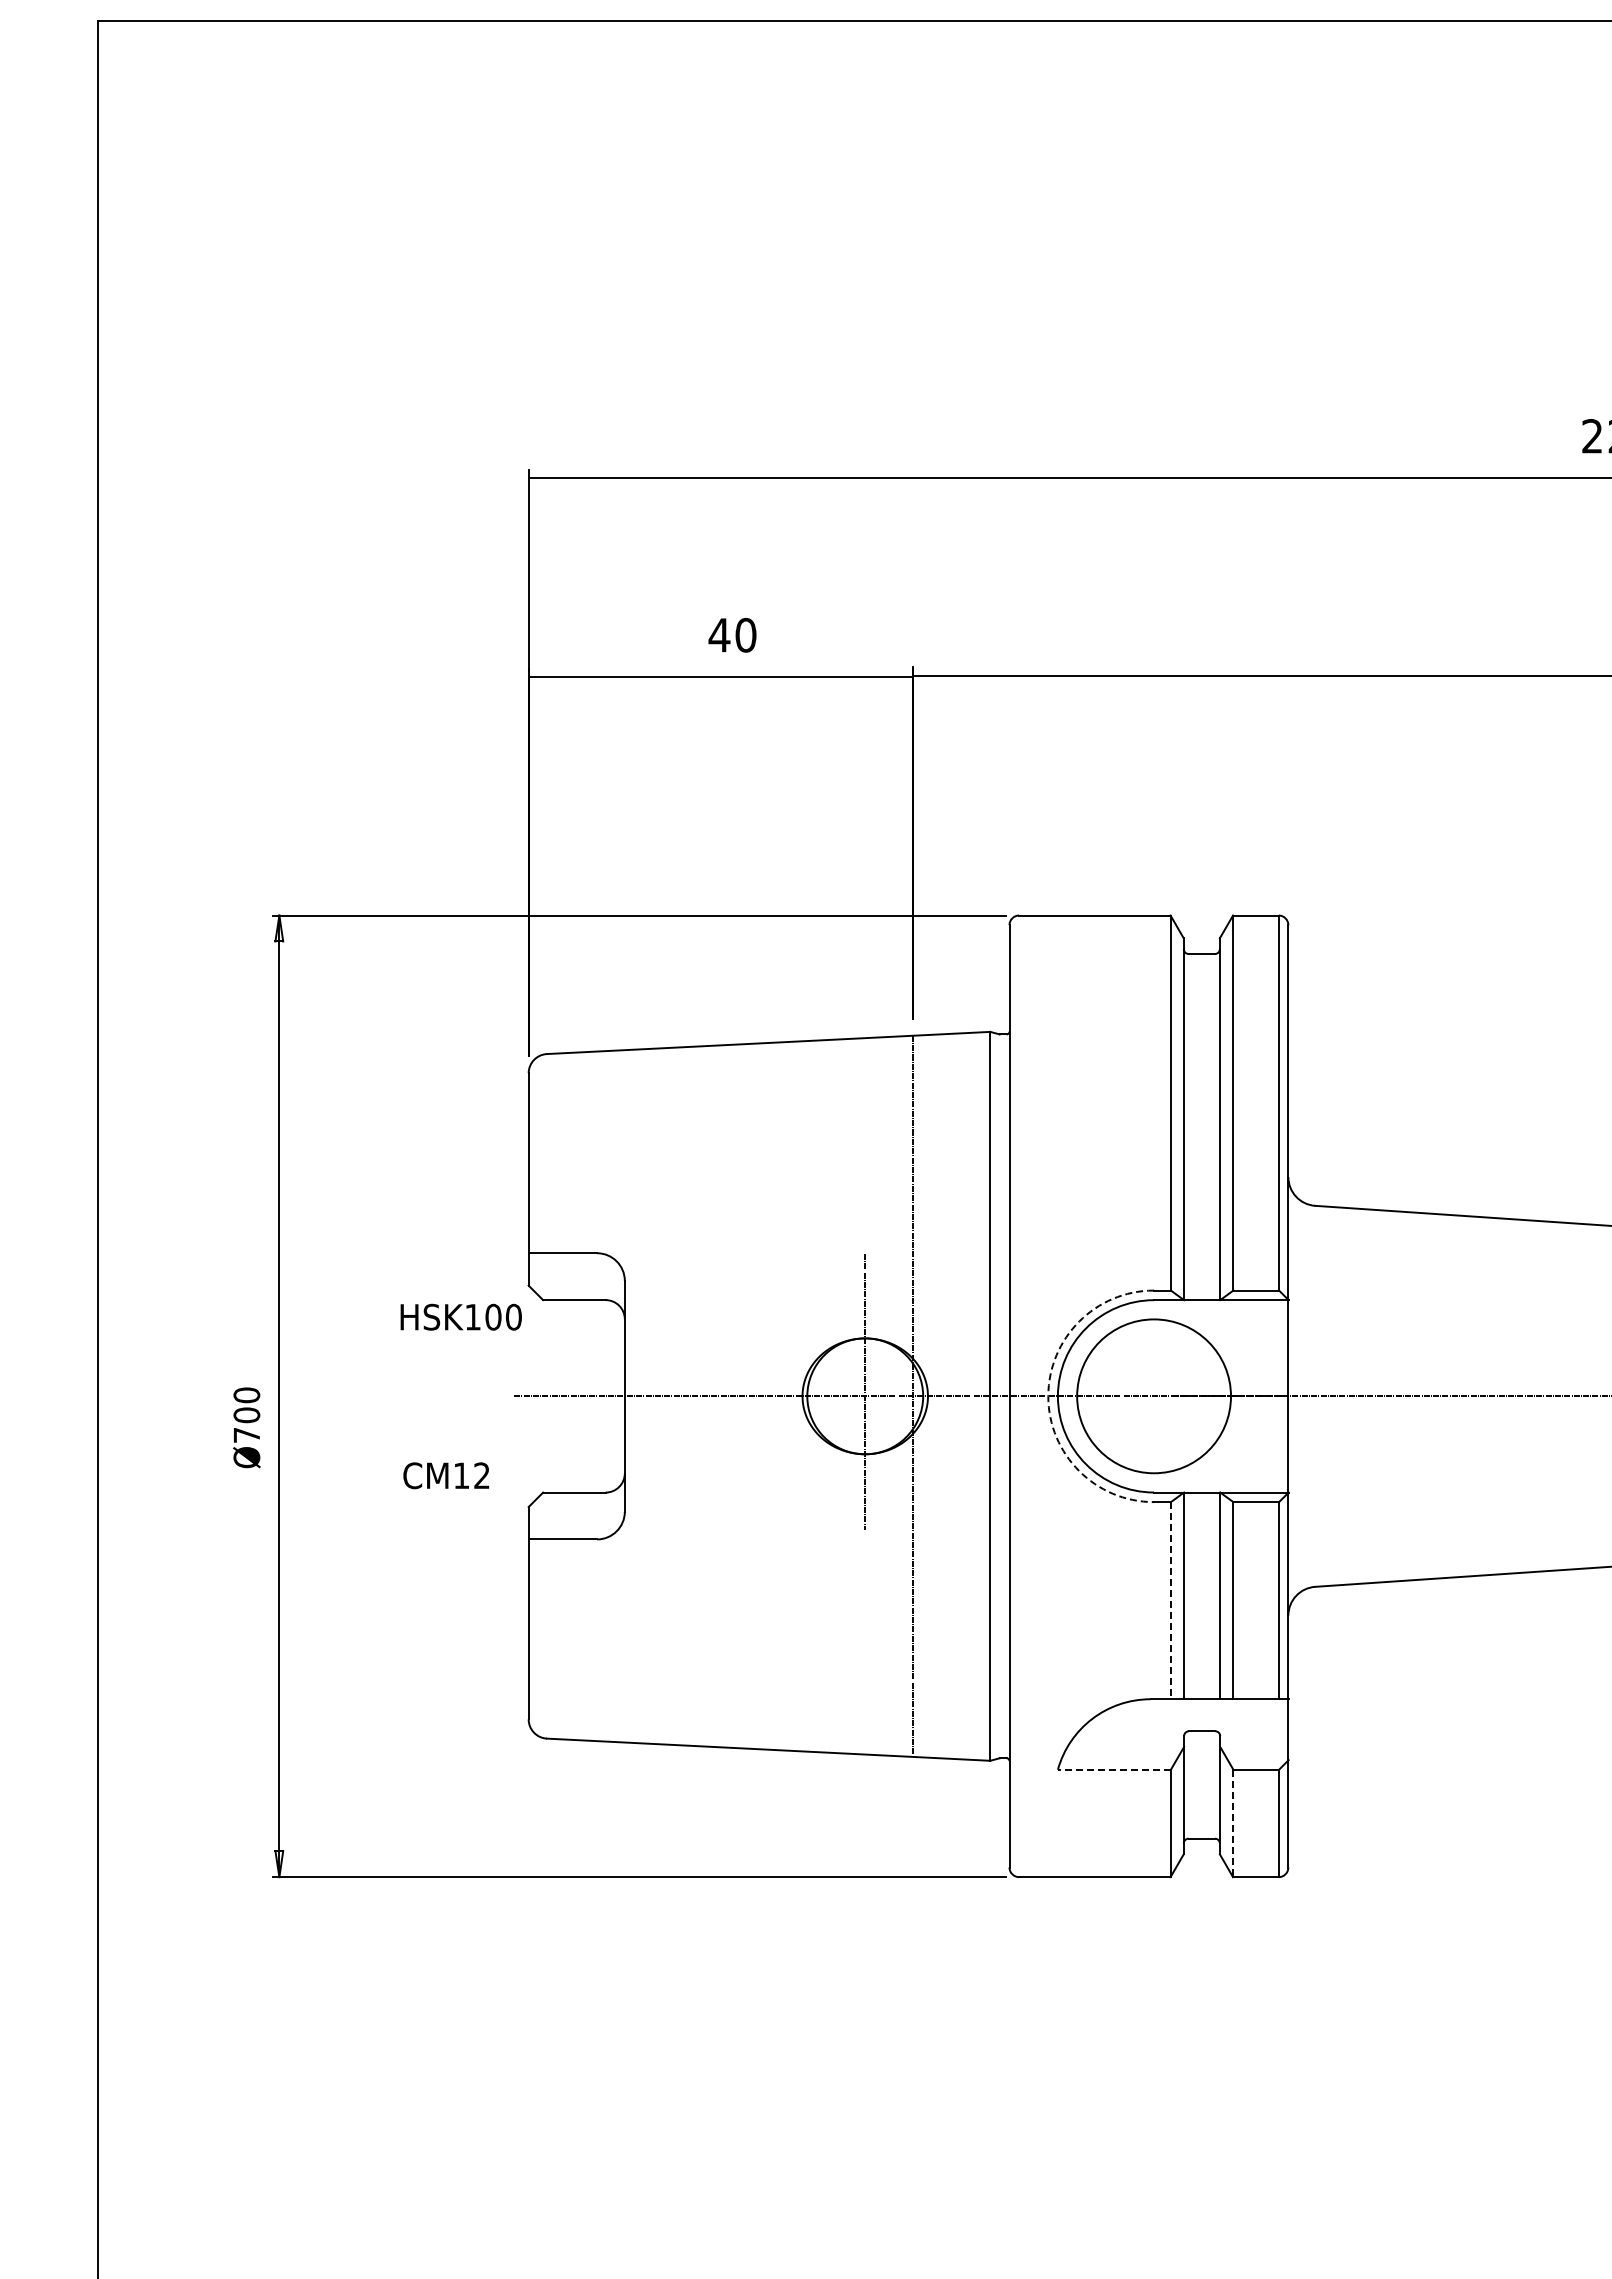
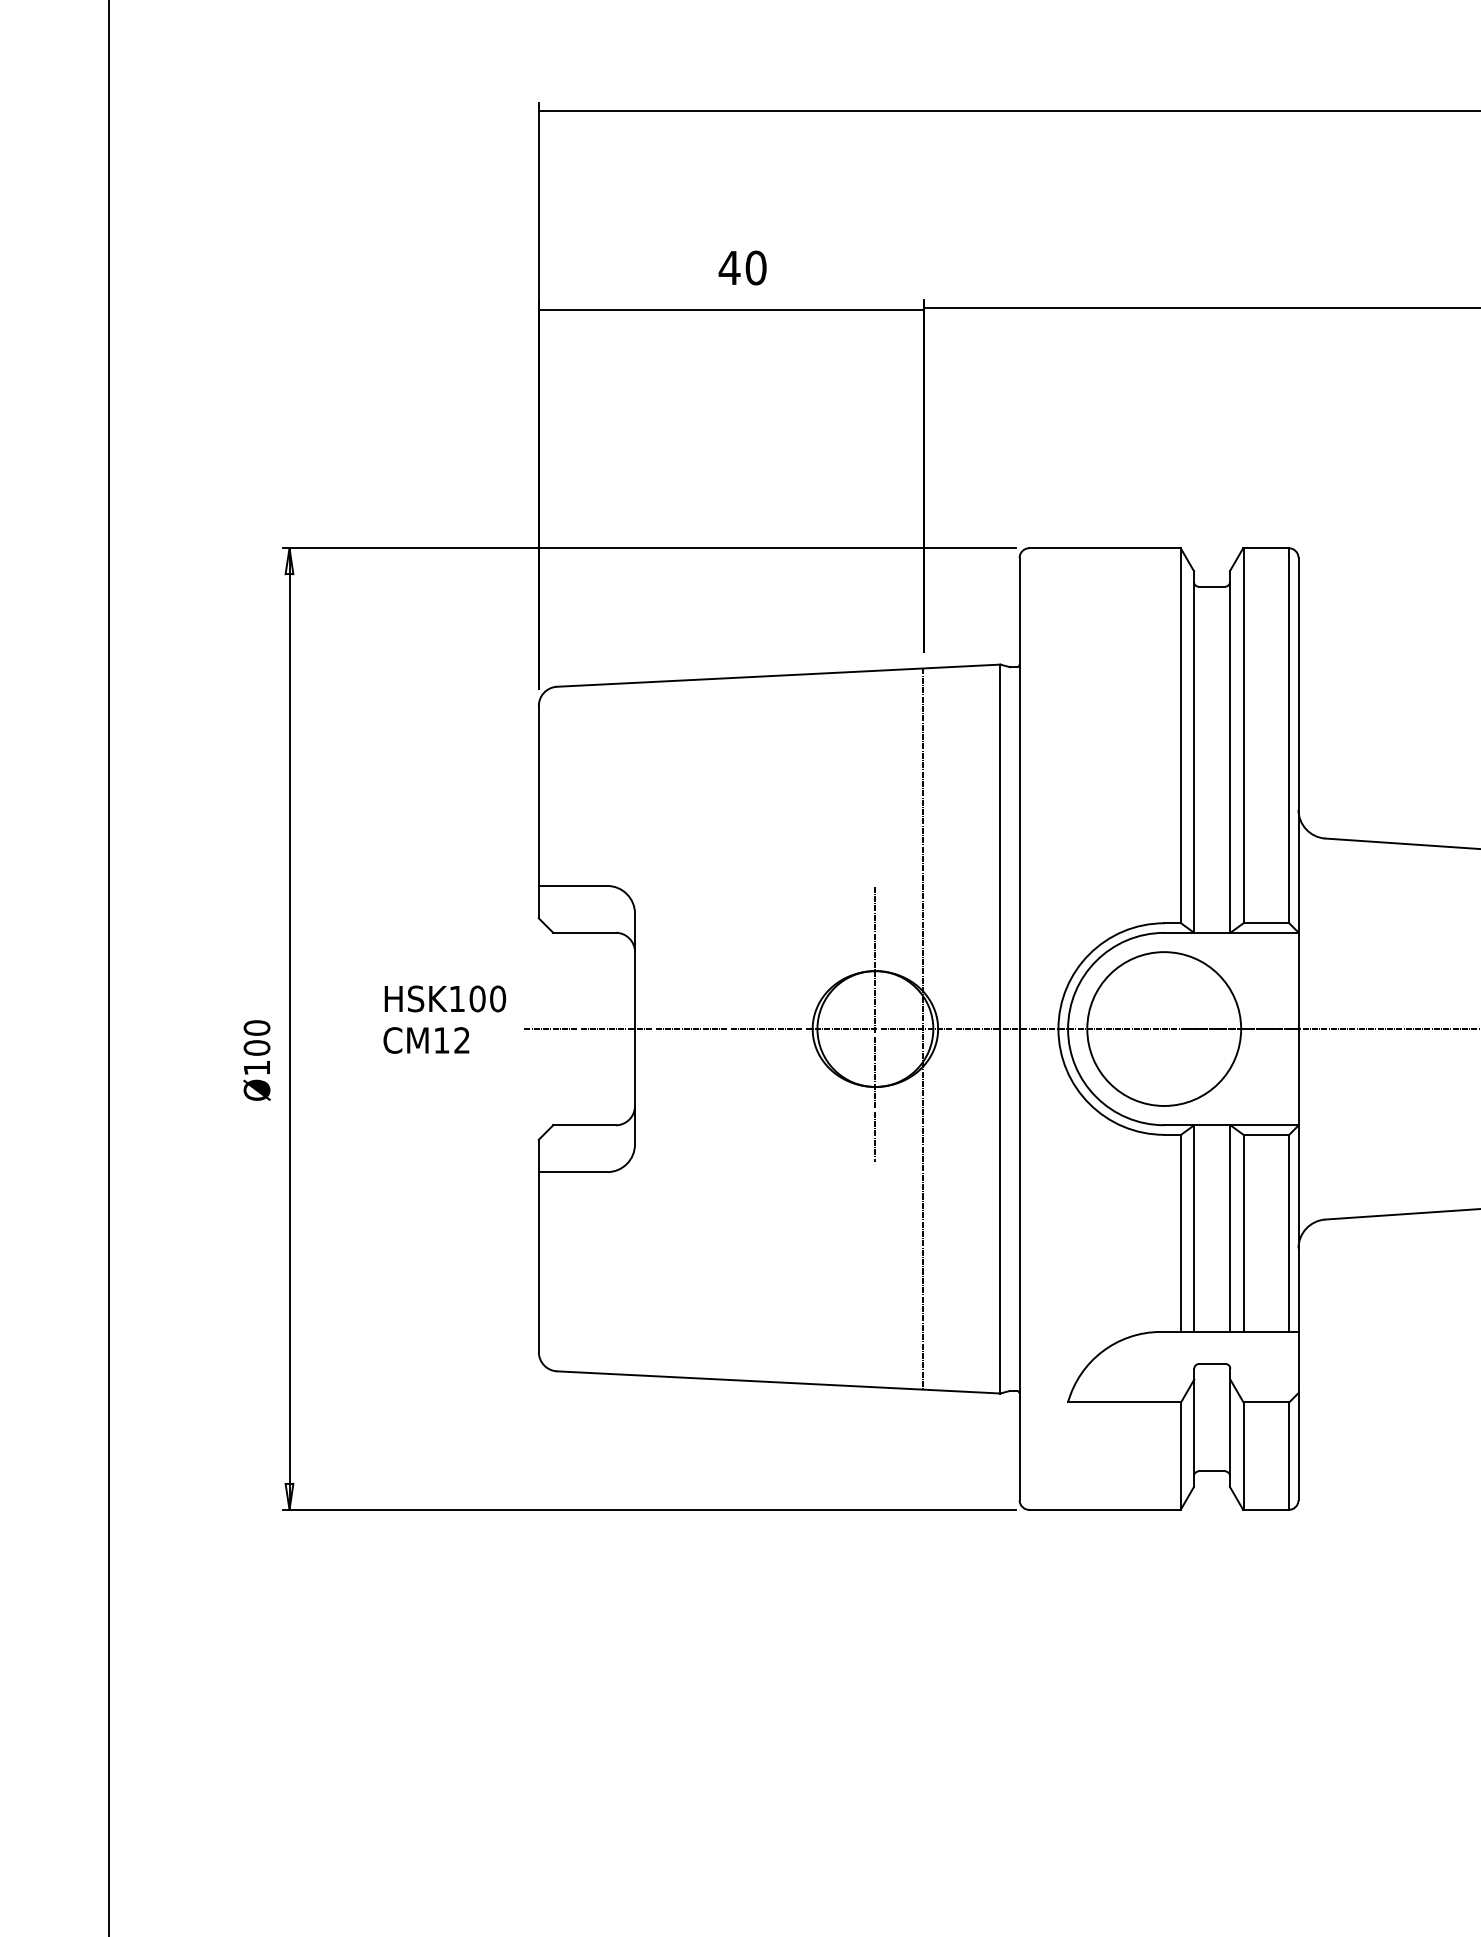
text: (460, 1316) -> (444, 998), moved
arc: (1048, 1396) -> (1058, 1029), dashed -> solid
text: (246, 1435) -> (256, 1068), Ø700 -> Ø100
text: (446, 1475) -> (426, 1040), moved
line: (1170, 1600) -> (1180, 1233), dashed -> solid
line: (1114, 1769) -> (1124, 1402), dashed -> solid
line: (1233, 1823) -> (1243, 1456), dashed -> solid

